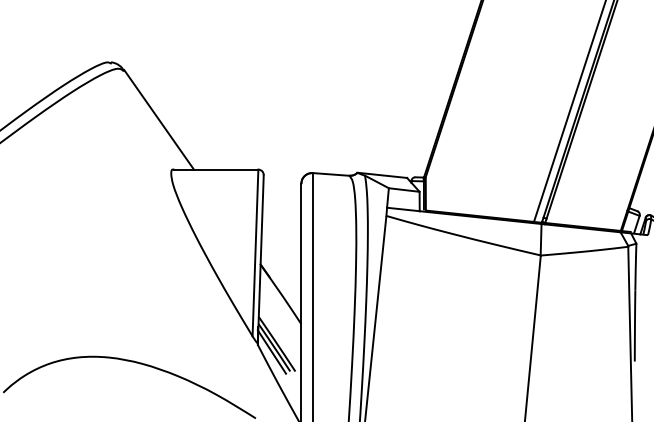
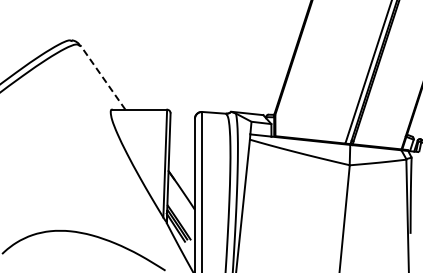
line: (158, 119) -> (102, 77), solid -> dashed

